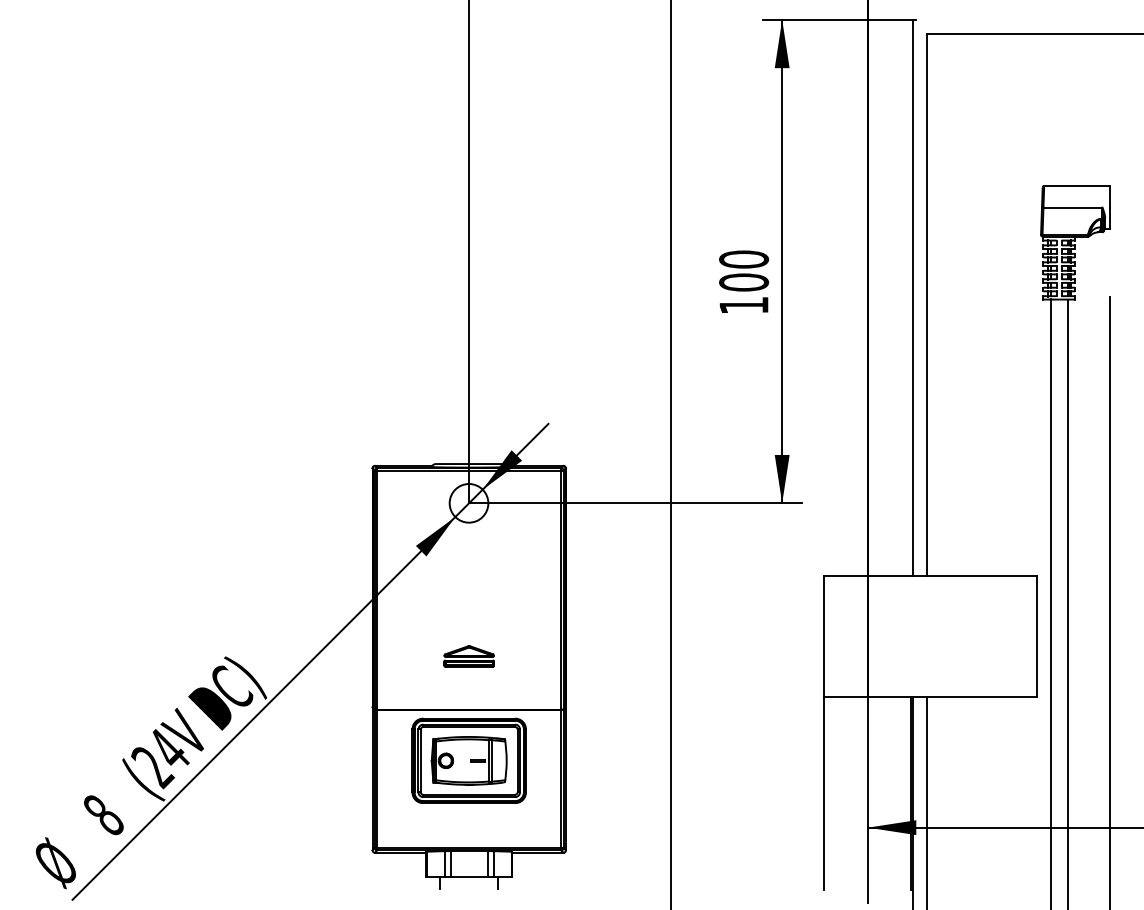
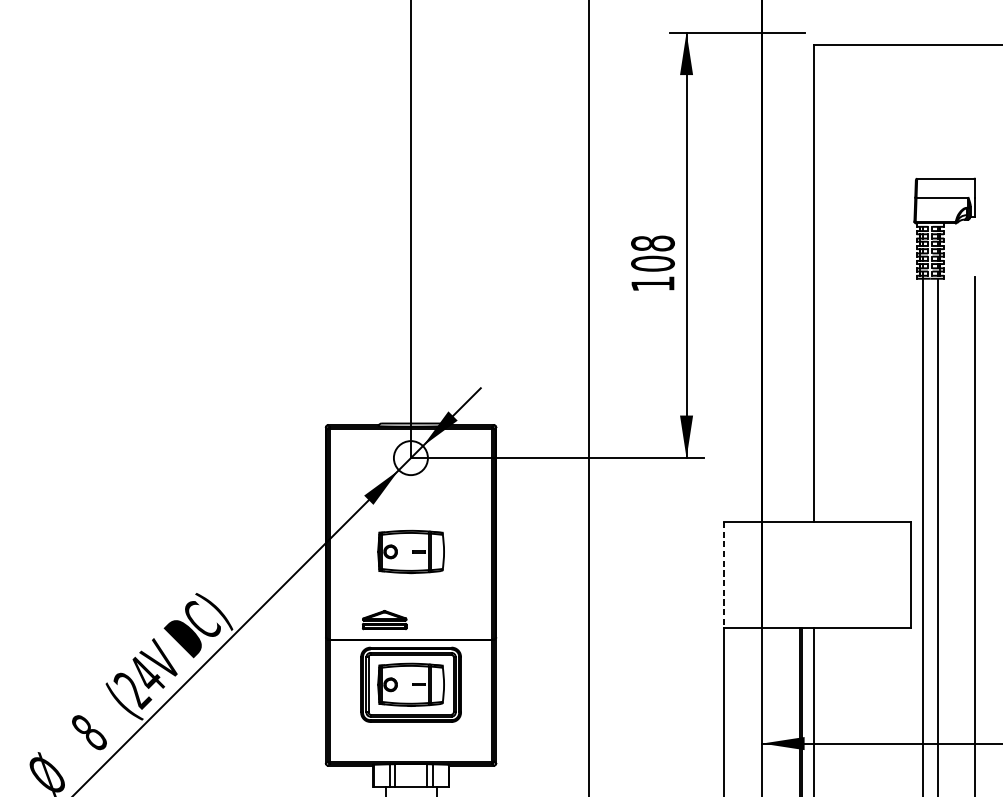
text: (743, 259) -> (652, 243), 100 -> 108
line: (912, 297) -> (801, 276), removed
part: (468, 609) -> (410, 551), added
line: (824, 636) -> (723, 575), solid -> dashed
part: (468, 656) -> (384, 620), moved

